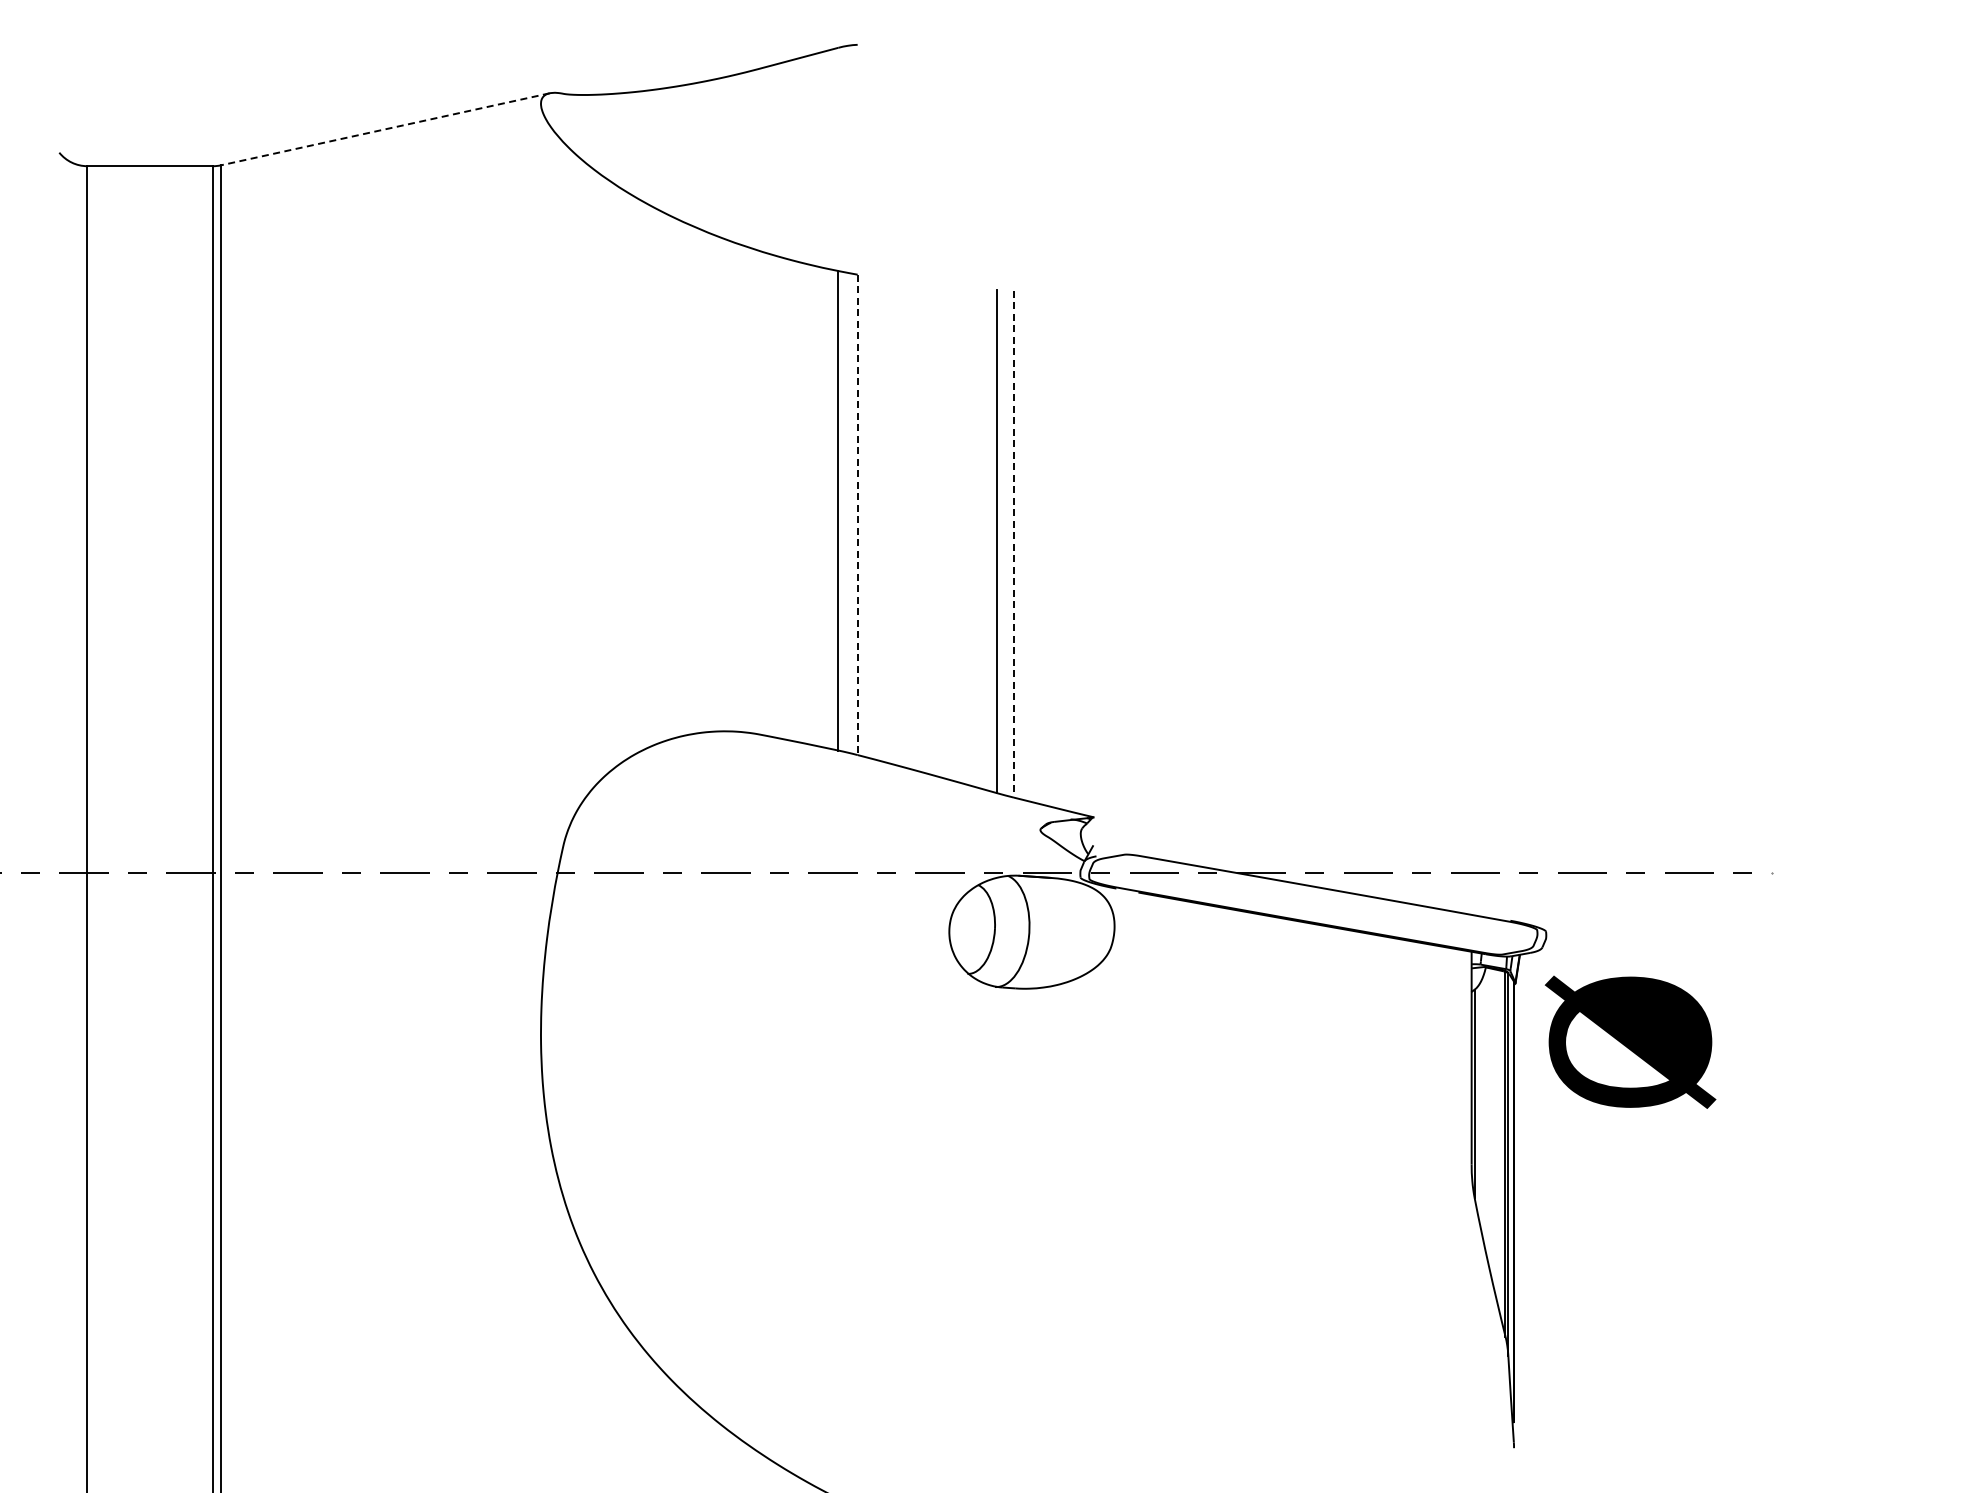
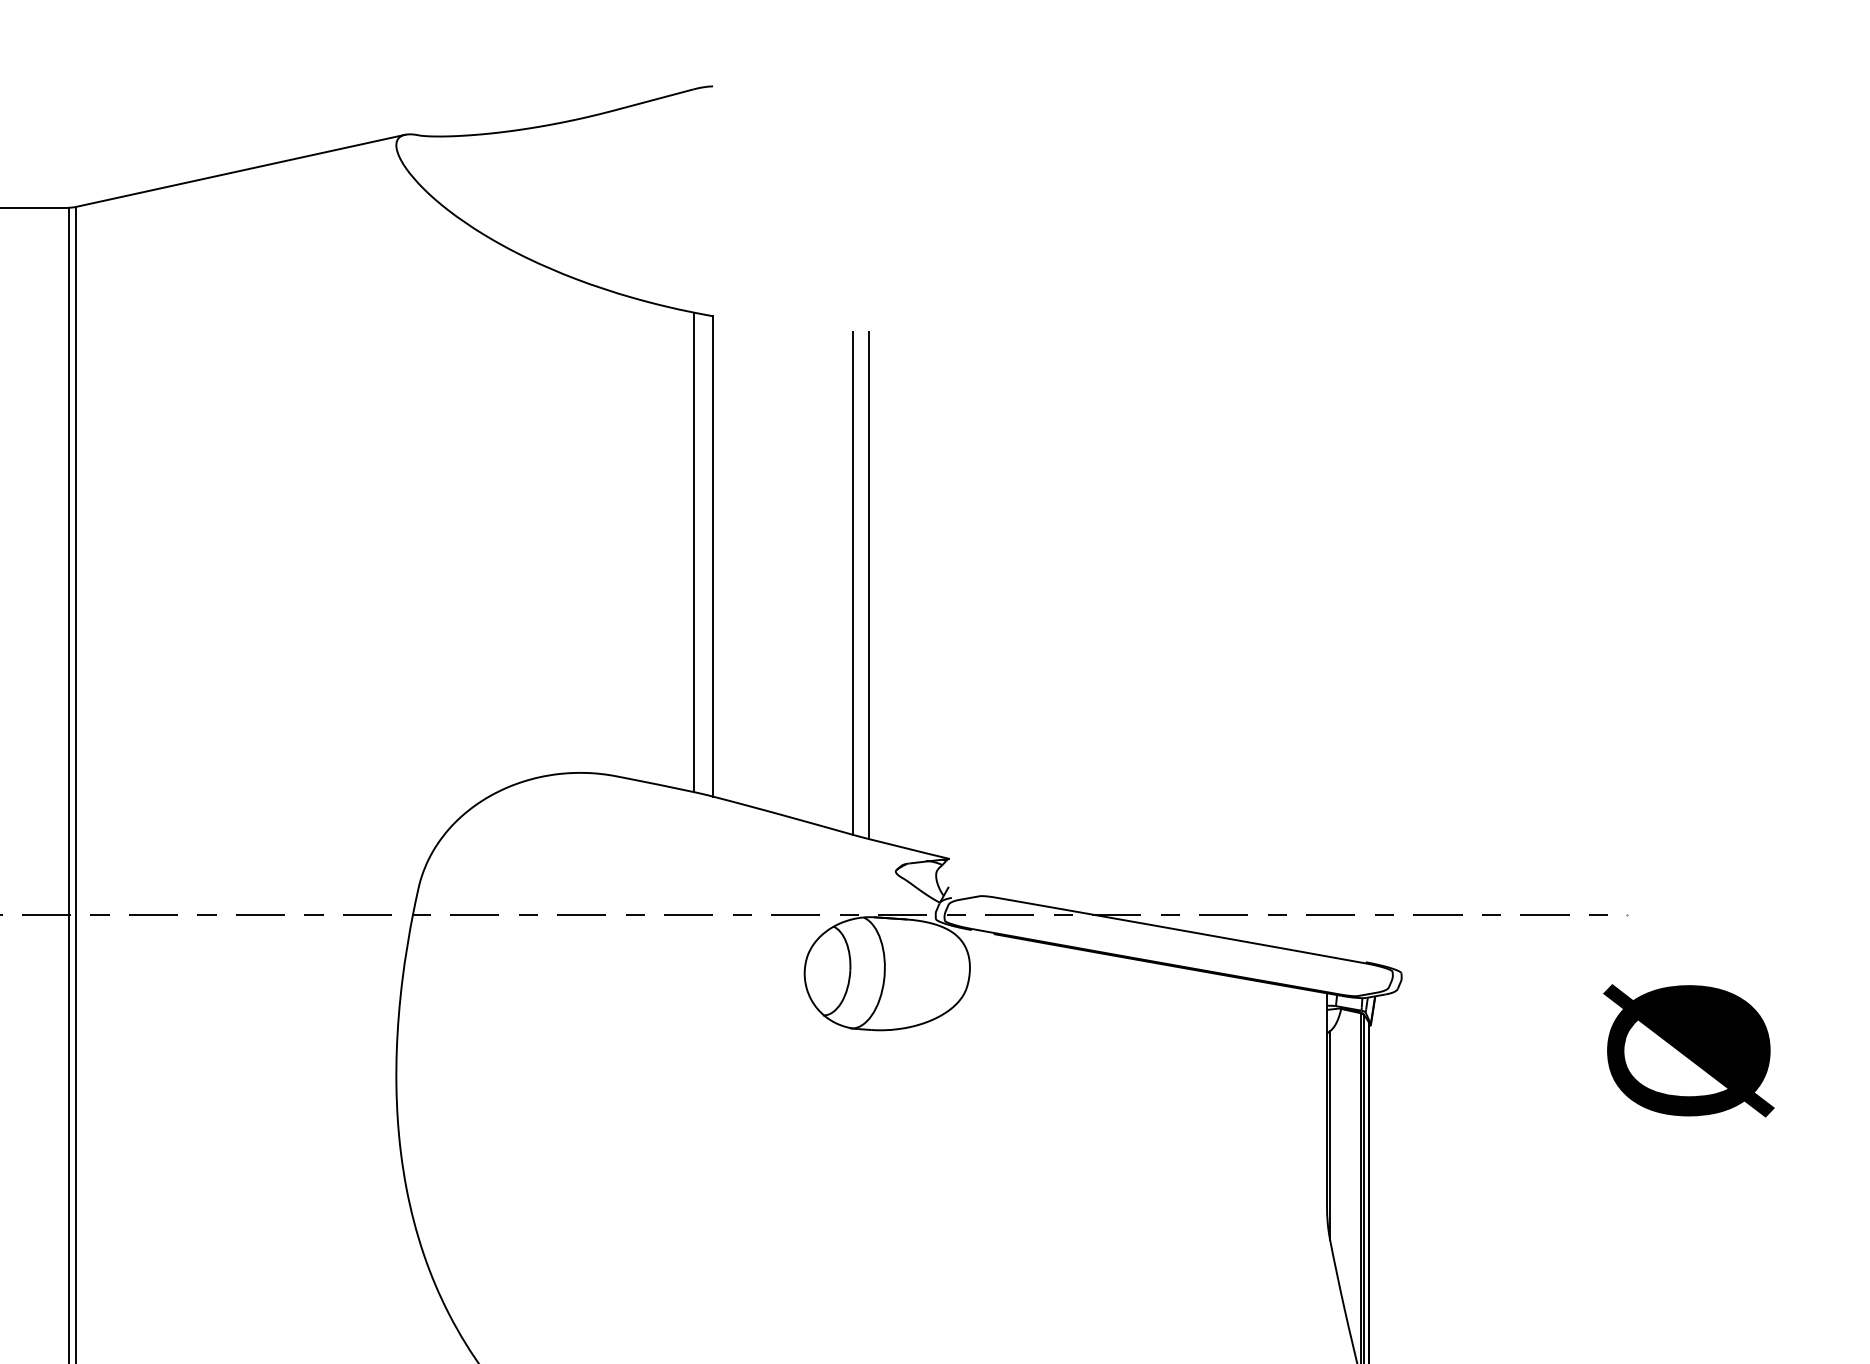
line: (384, 129) -> (239, 171), dashed -> solid
line: (857, 515) -> (712, 557), dashed -> solid
line: (1013, 544) -> (868, 586), dashed -> solid
text: (1630, 1041) -> (1688, 1050), moved

